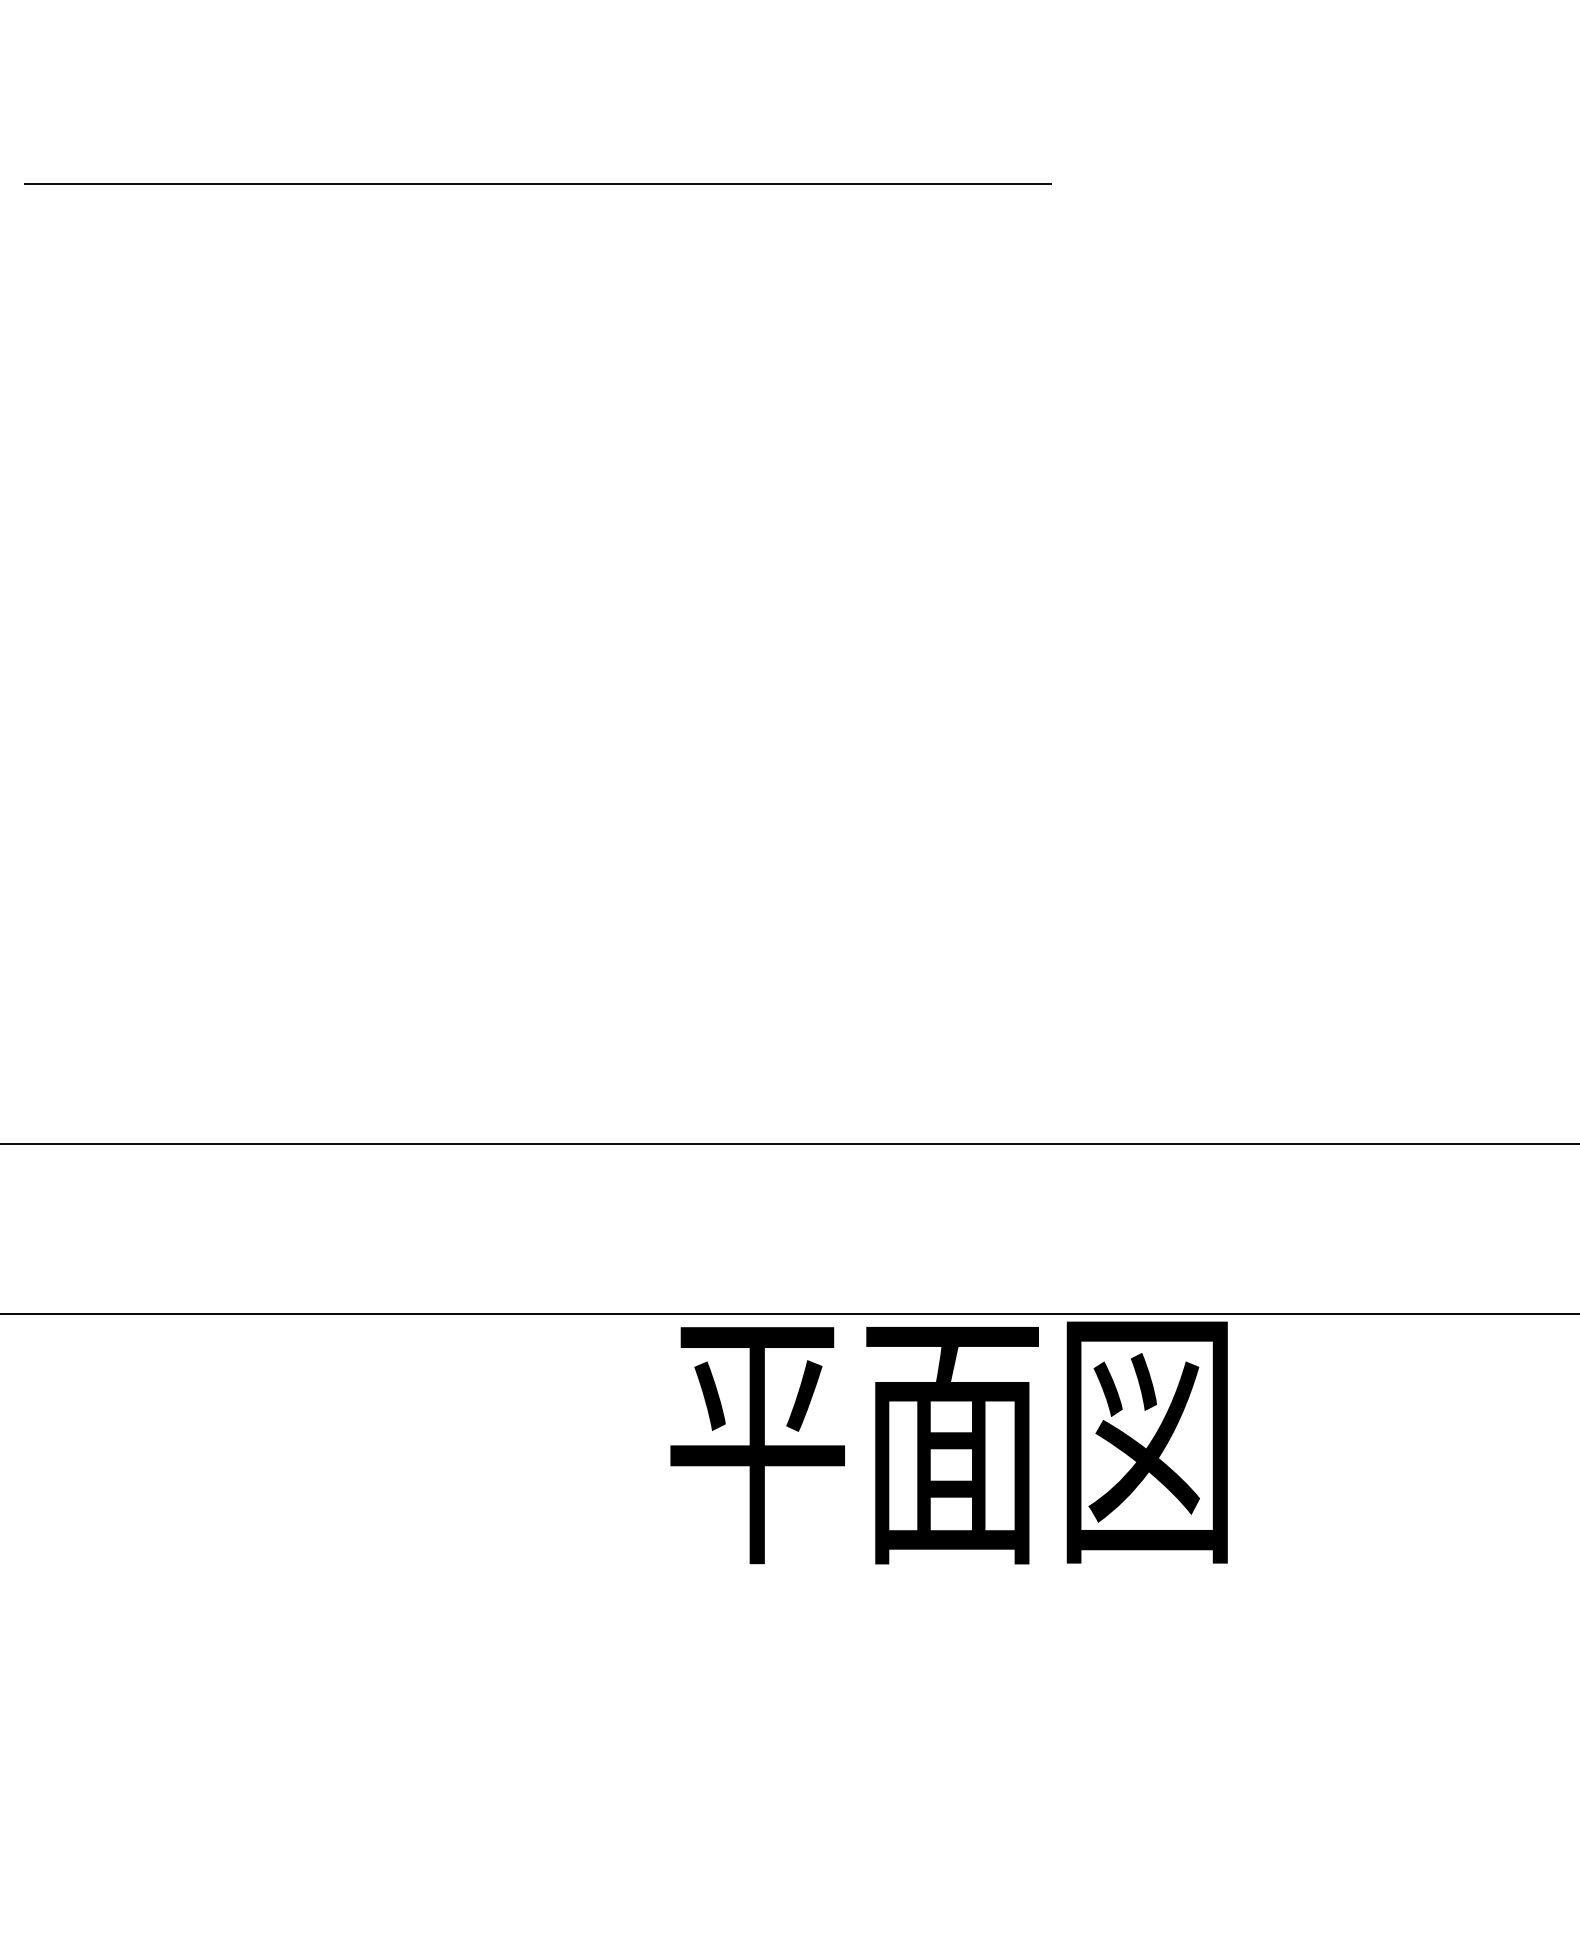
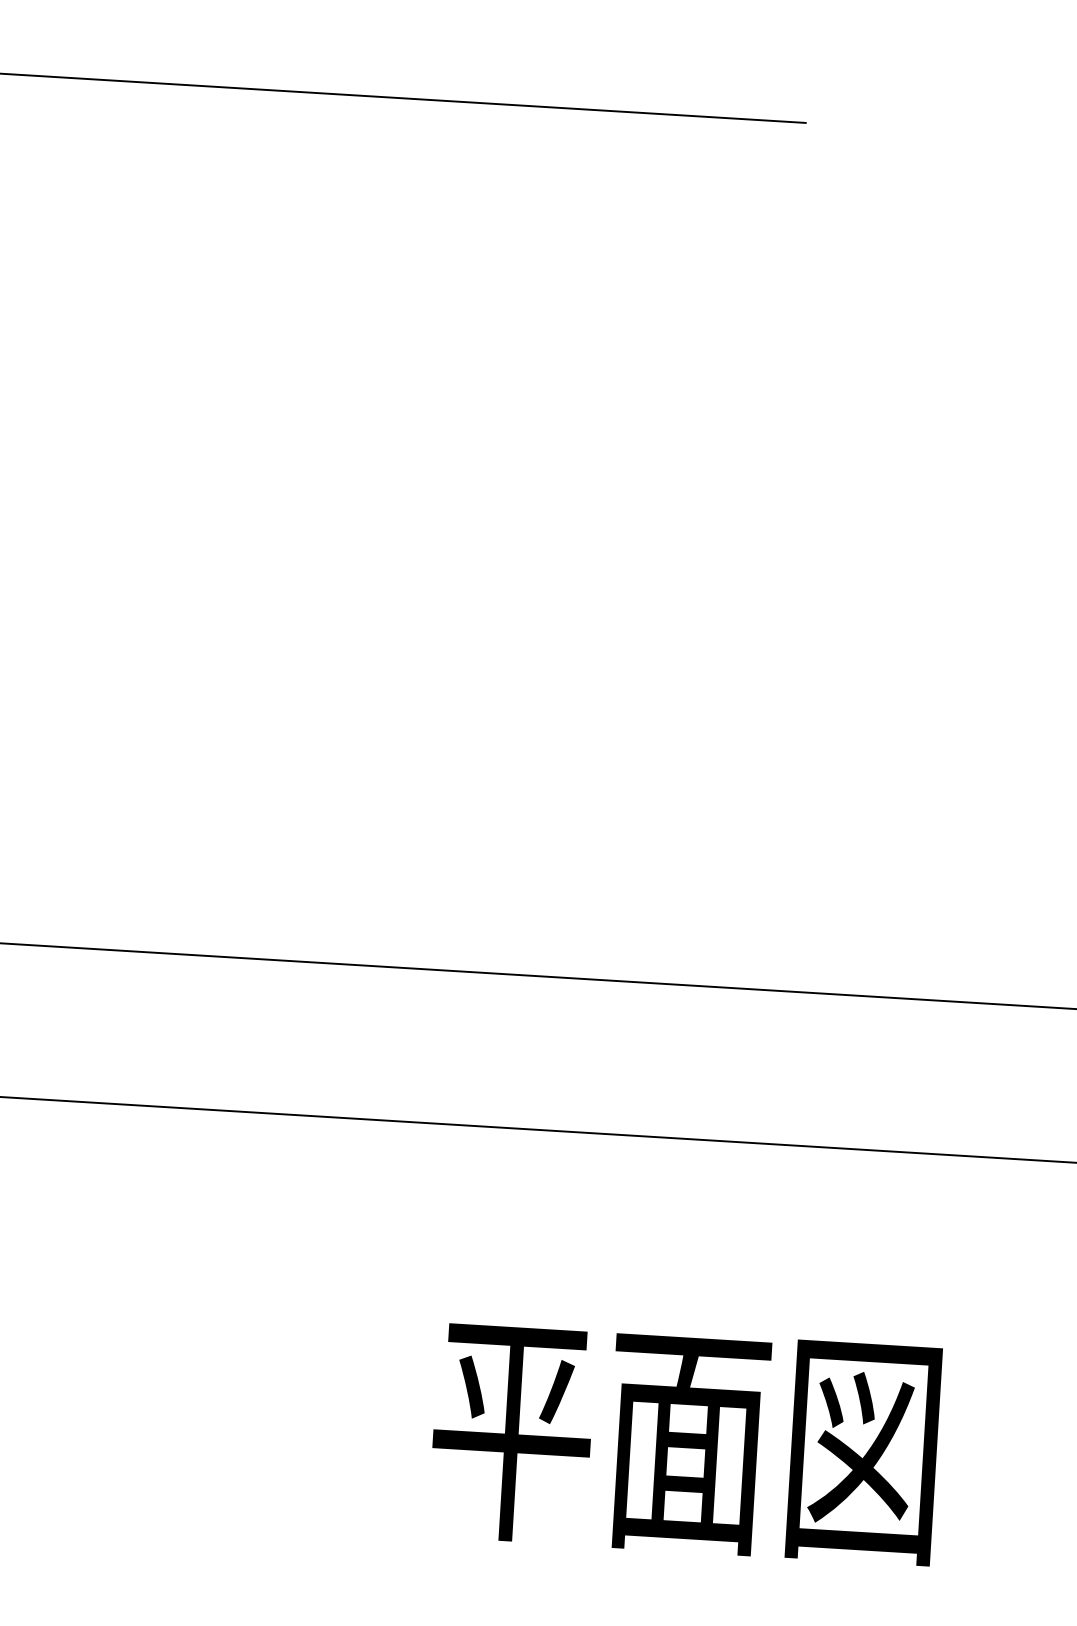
text: (948, 1442) -> (684, 1441), moved

